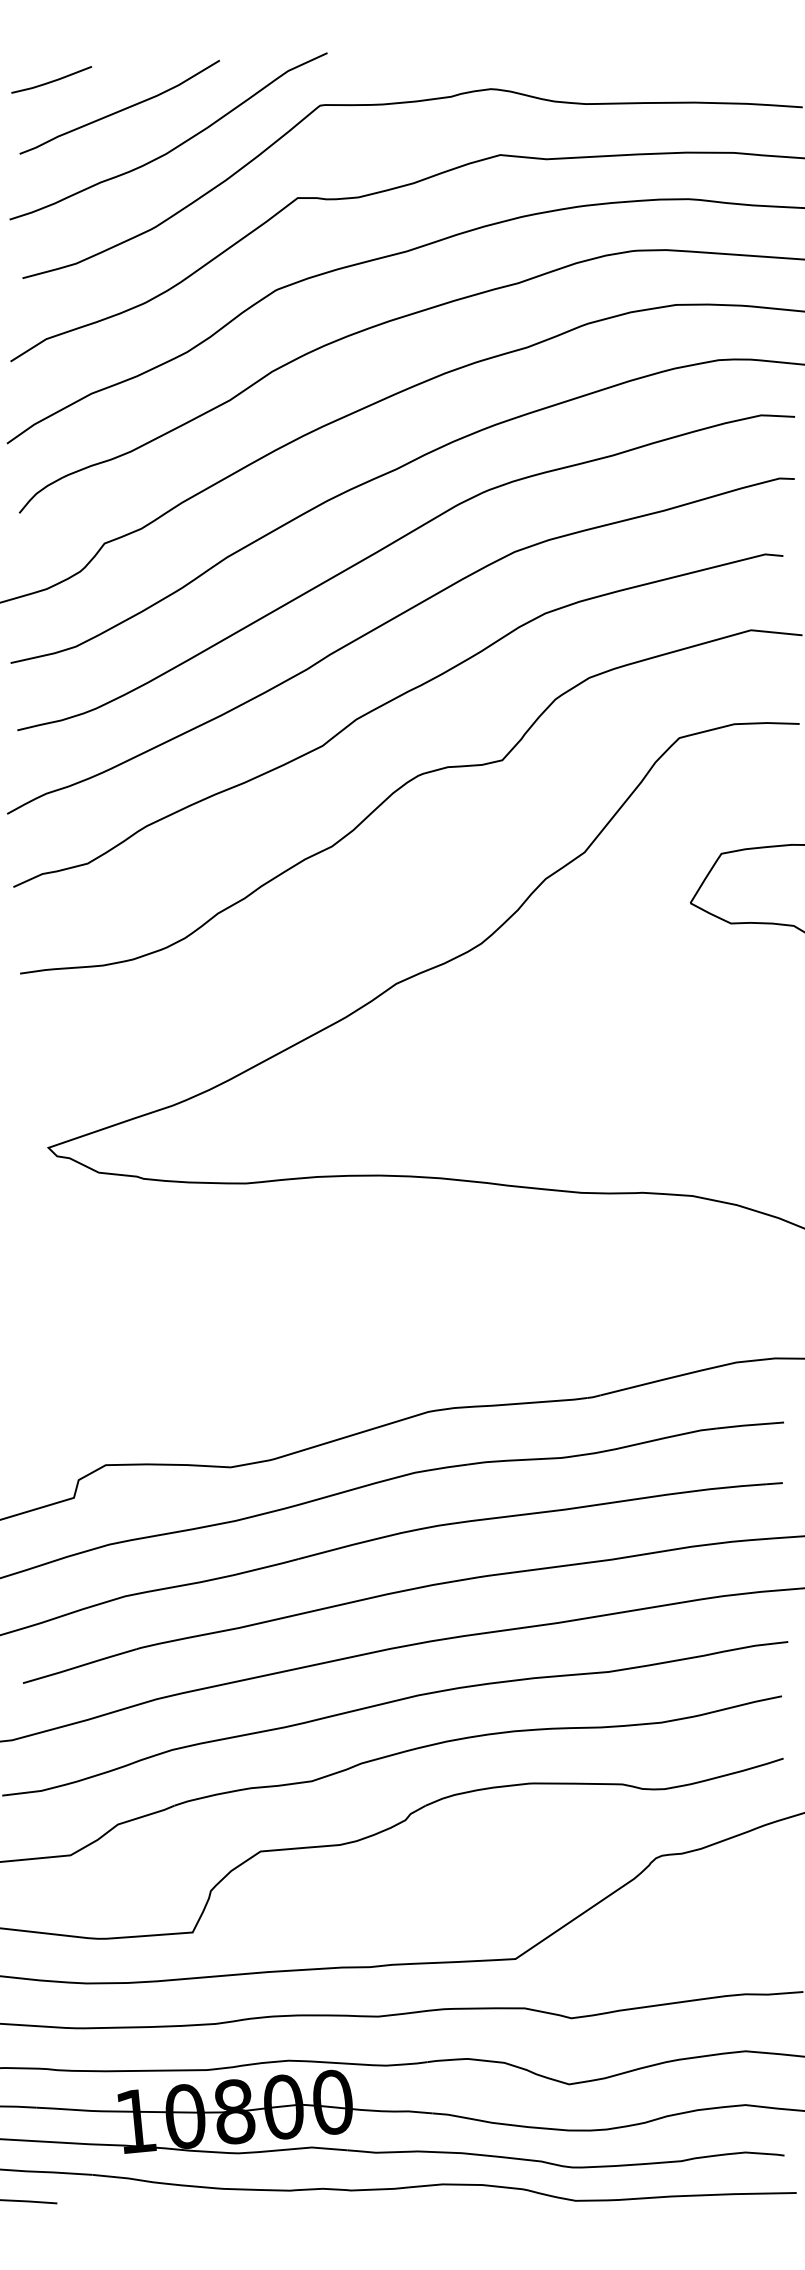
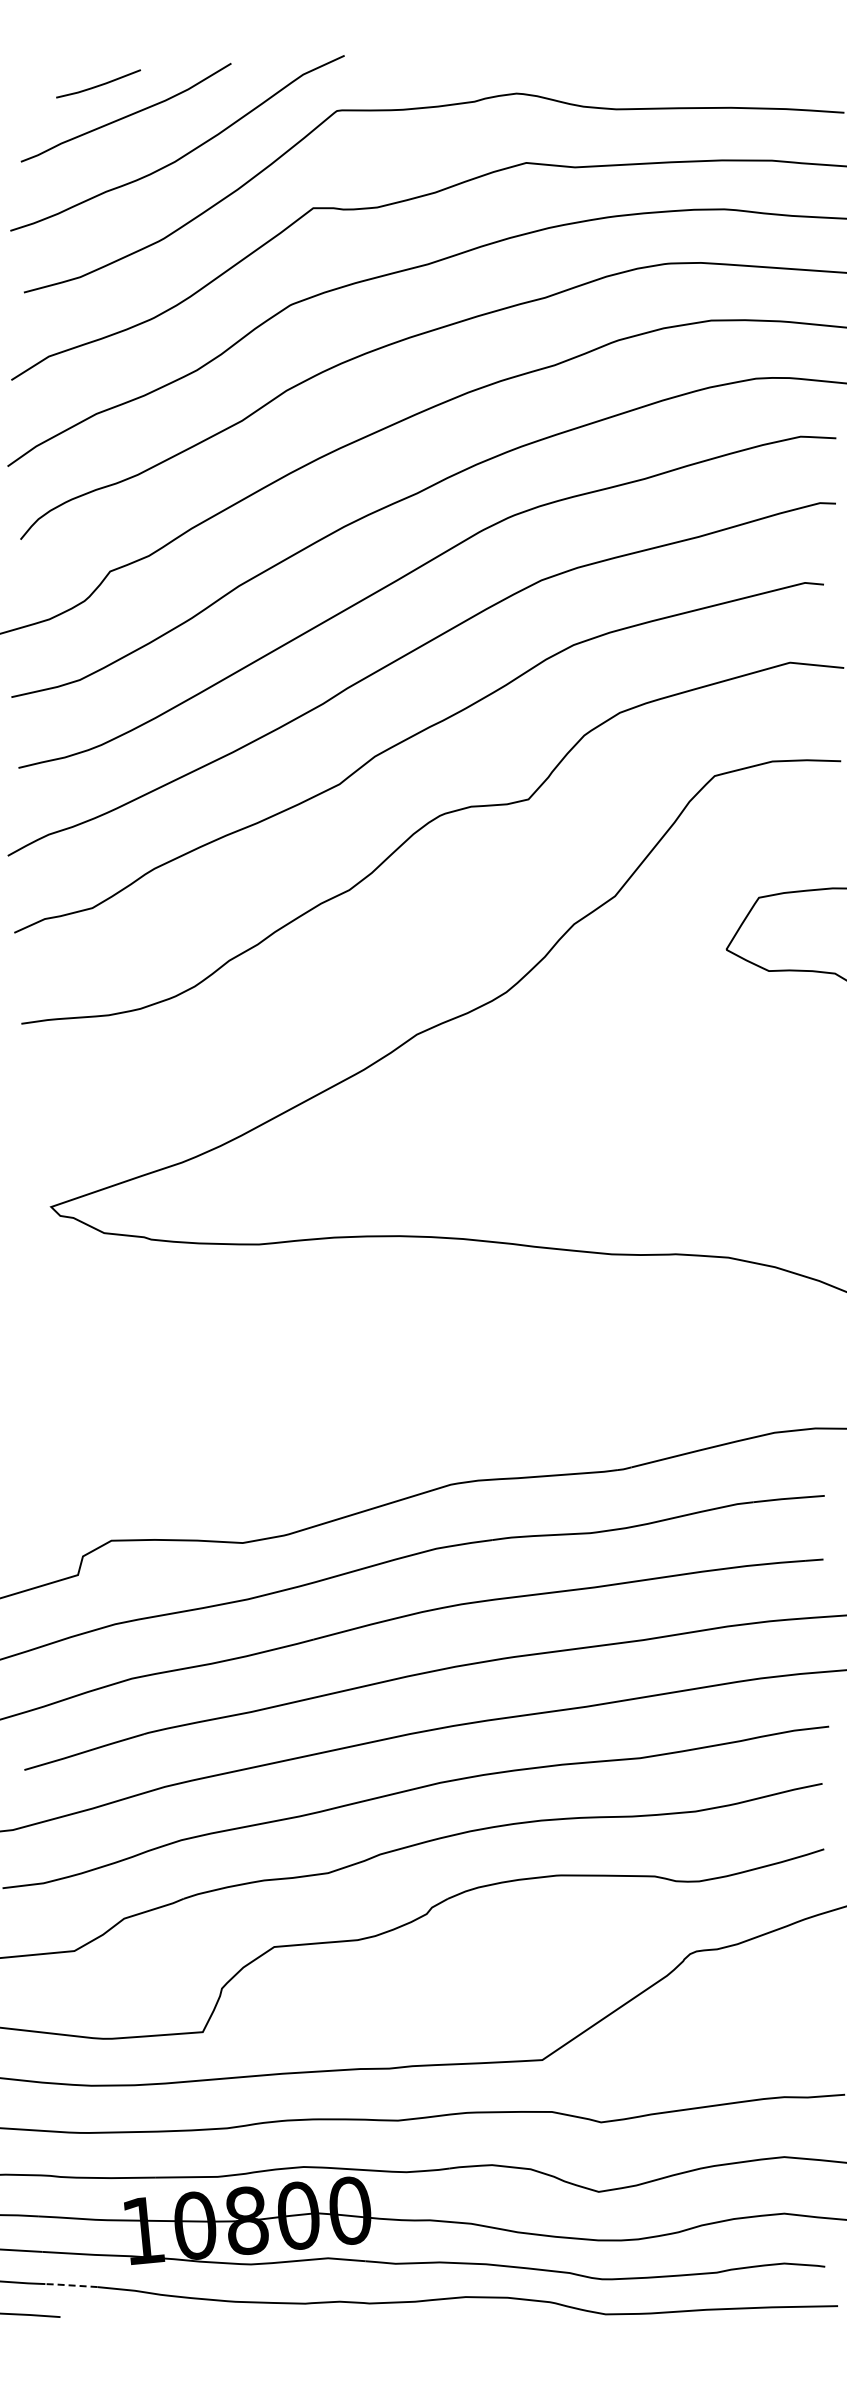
curve: (52, 80) -> (99, 84), moved
line: (67, 2173) -> (71, 2285), solid -> dashed

